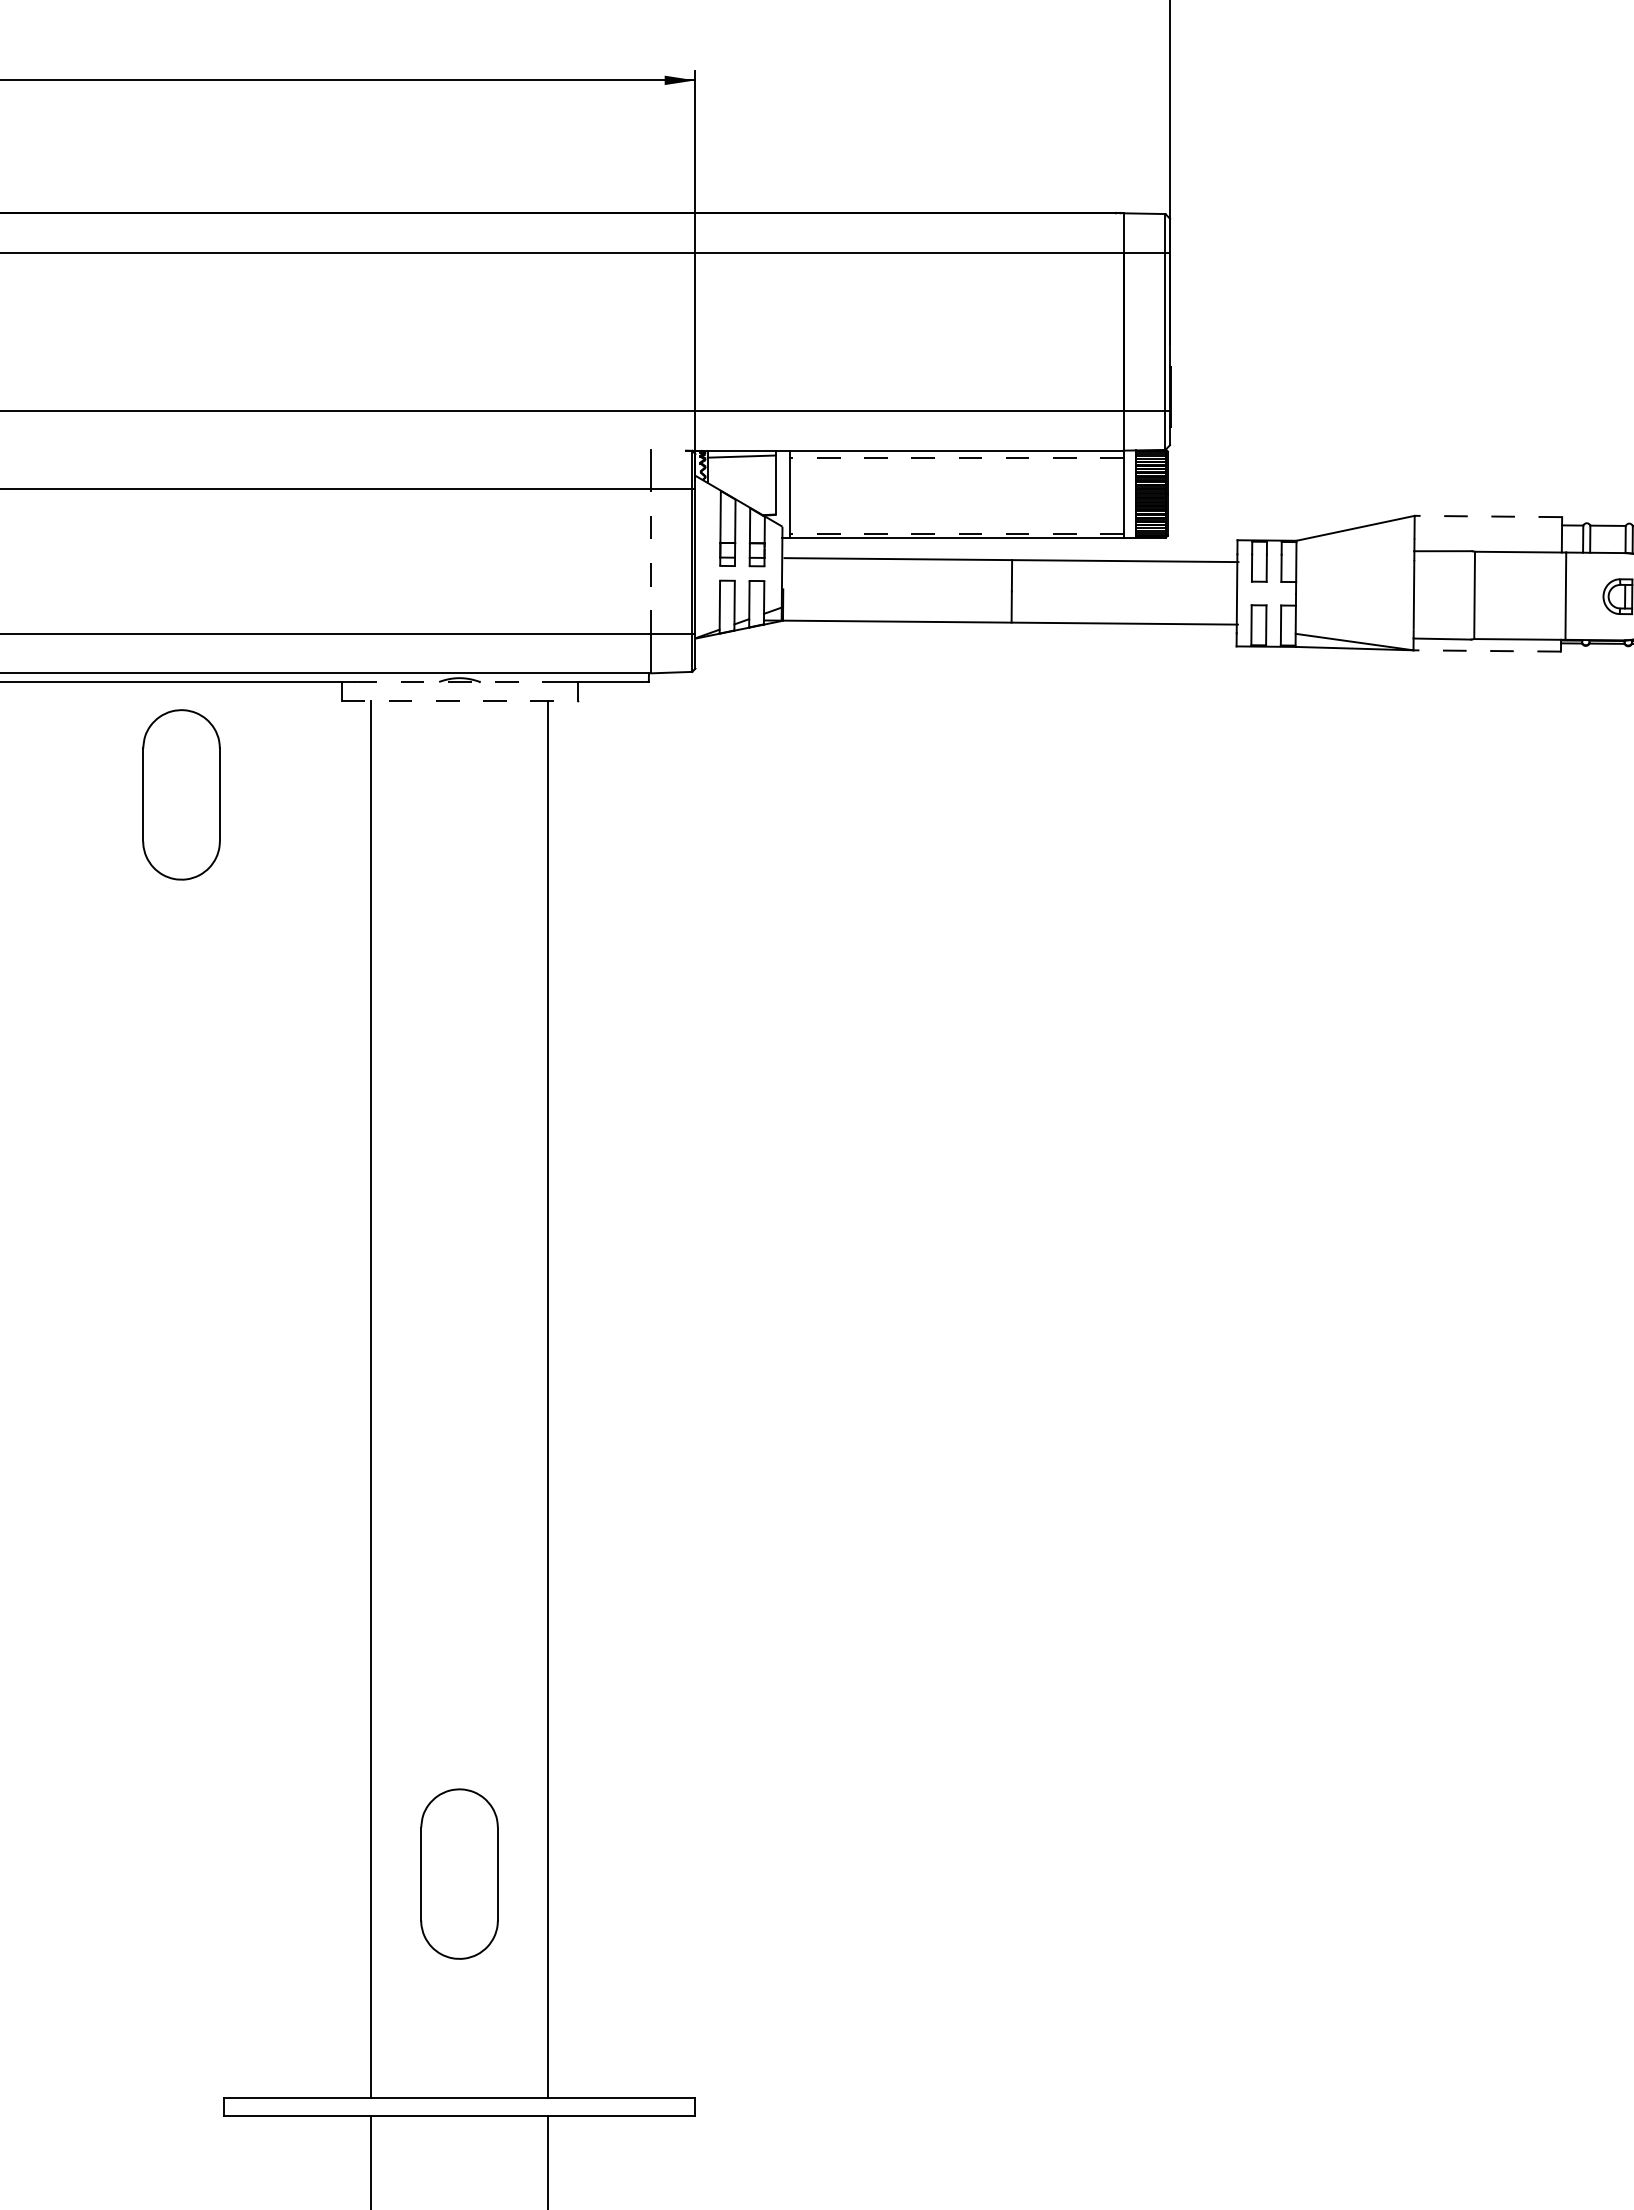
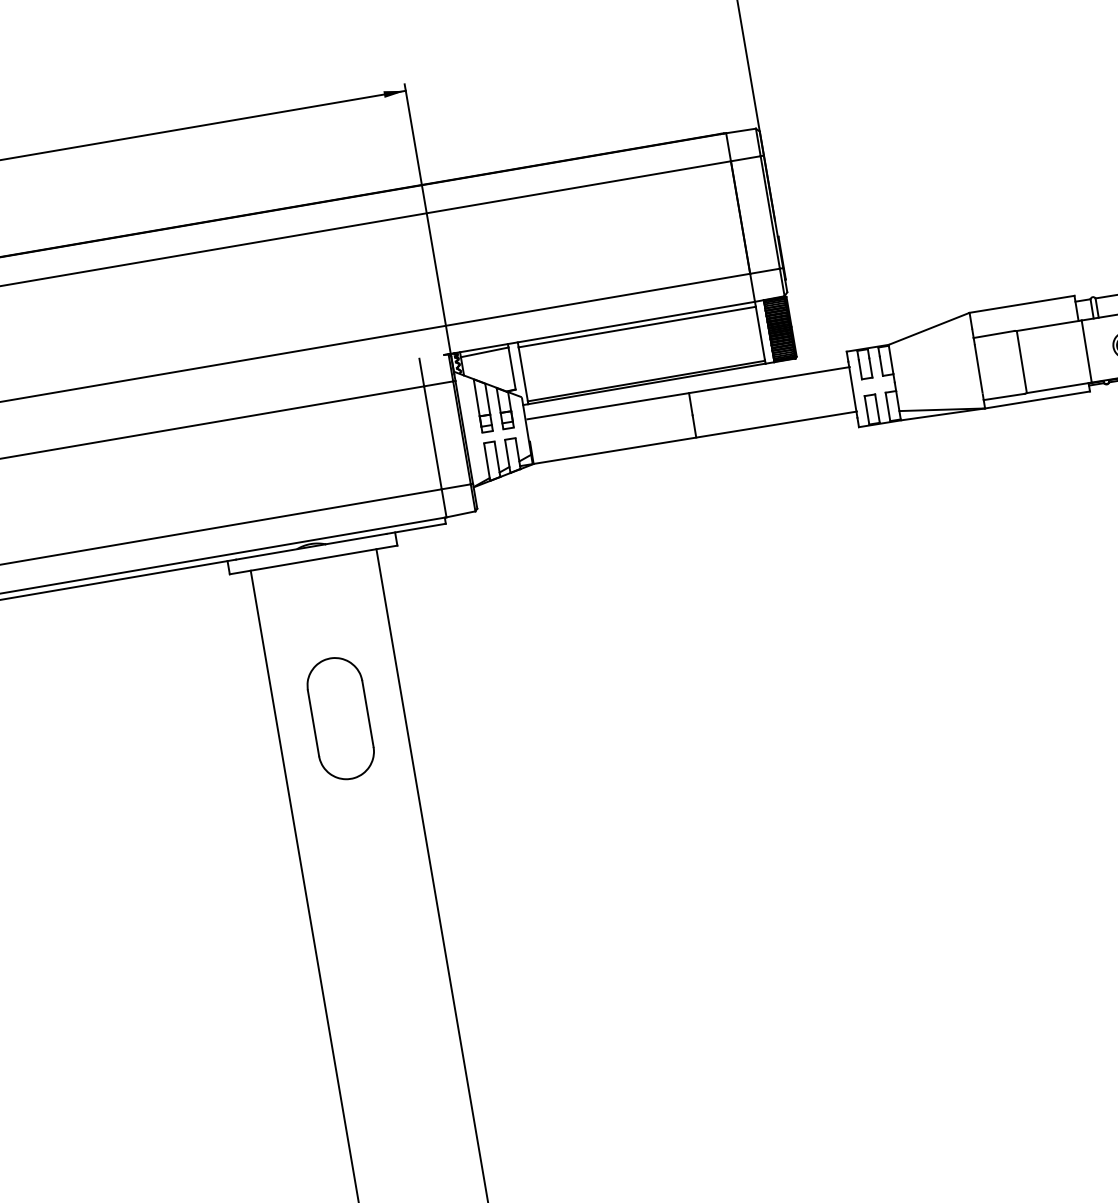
line: (956, 457) -> (637, 327), dashed -> solid
line: (1487, 516) -> (1021, 304), dashed -> solid
line: (956, 533) -> (646, 380), dashed -> solid
line: (651, 560) -> (432, 437), dashed -> solid
line: (1487, 650) -> (1037, 399), dashed -> solid
line: (459, 681) -> (311, 546), dashed -> solid
line: (459, 700) -> (313, 559), dashed -> solid
part: (181, 794) -> (340, 718), moved

